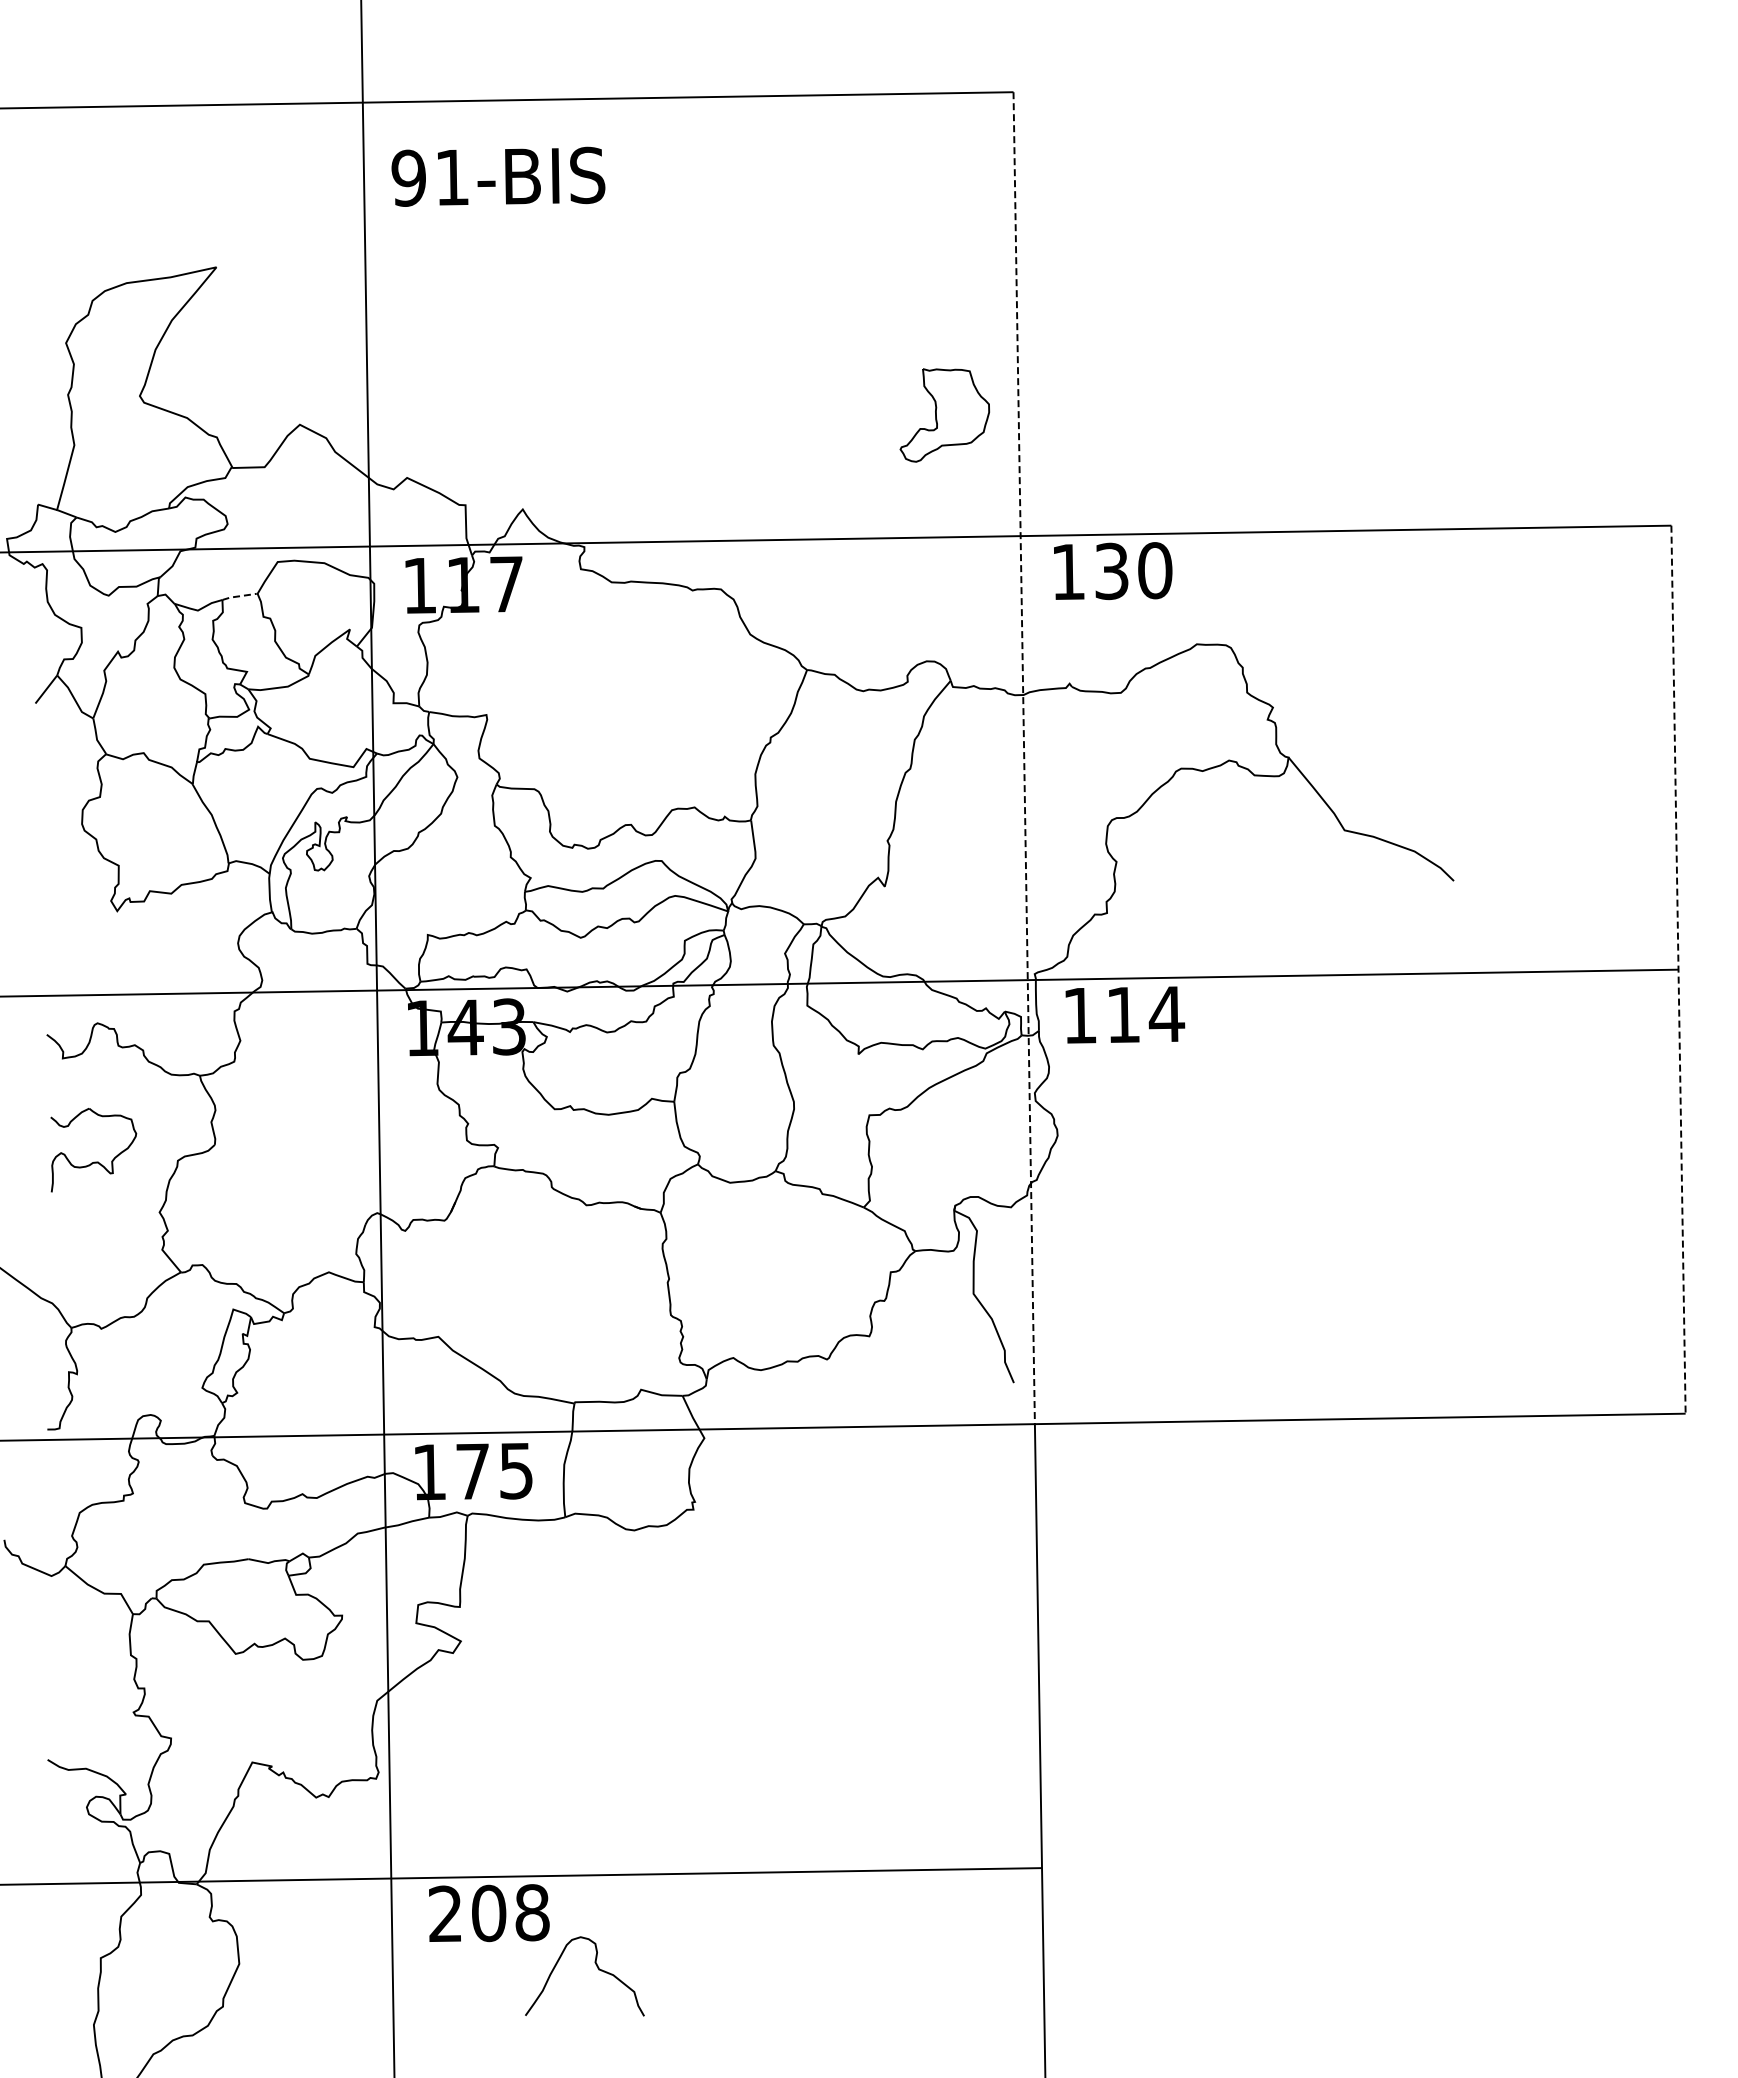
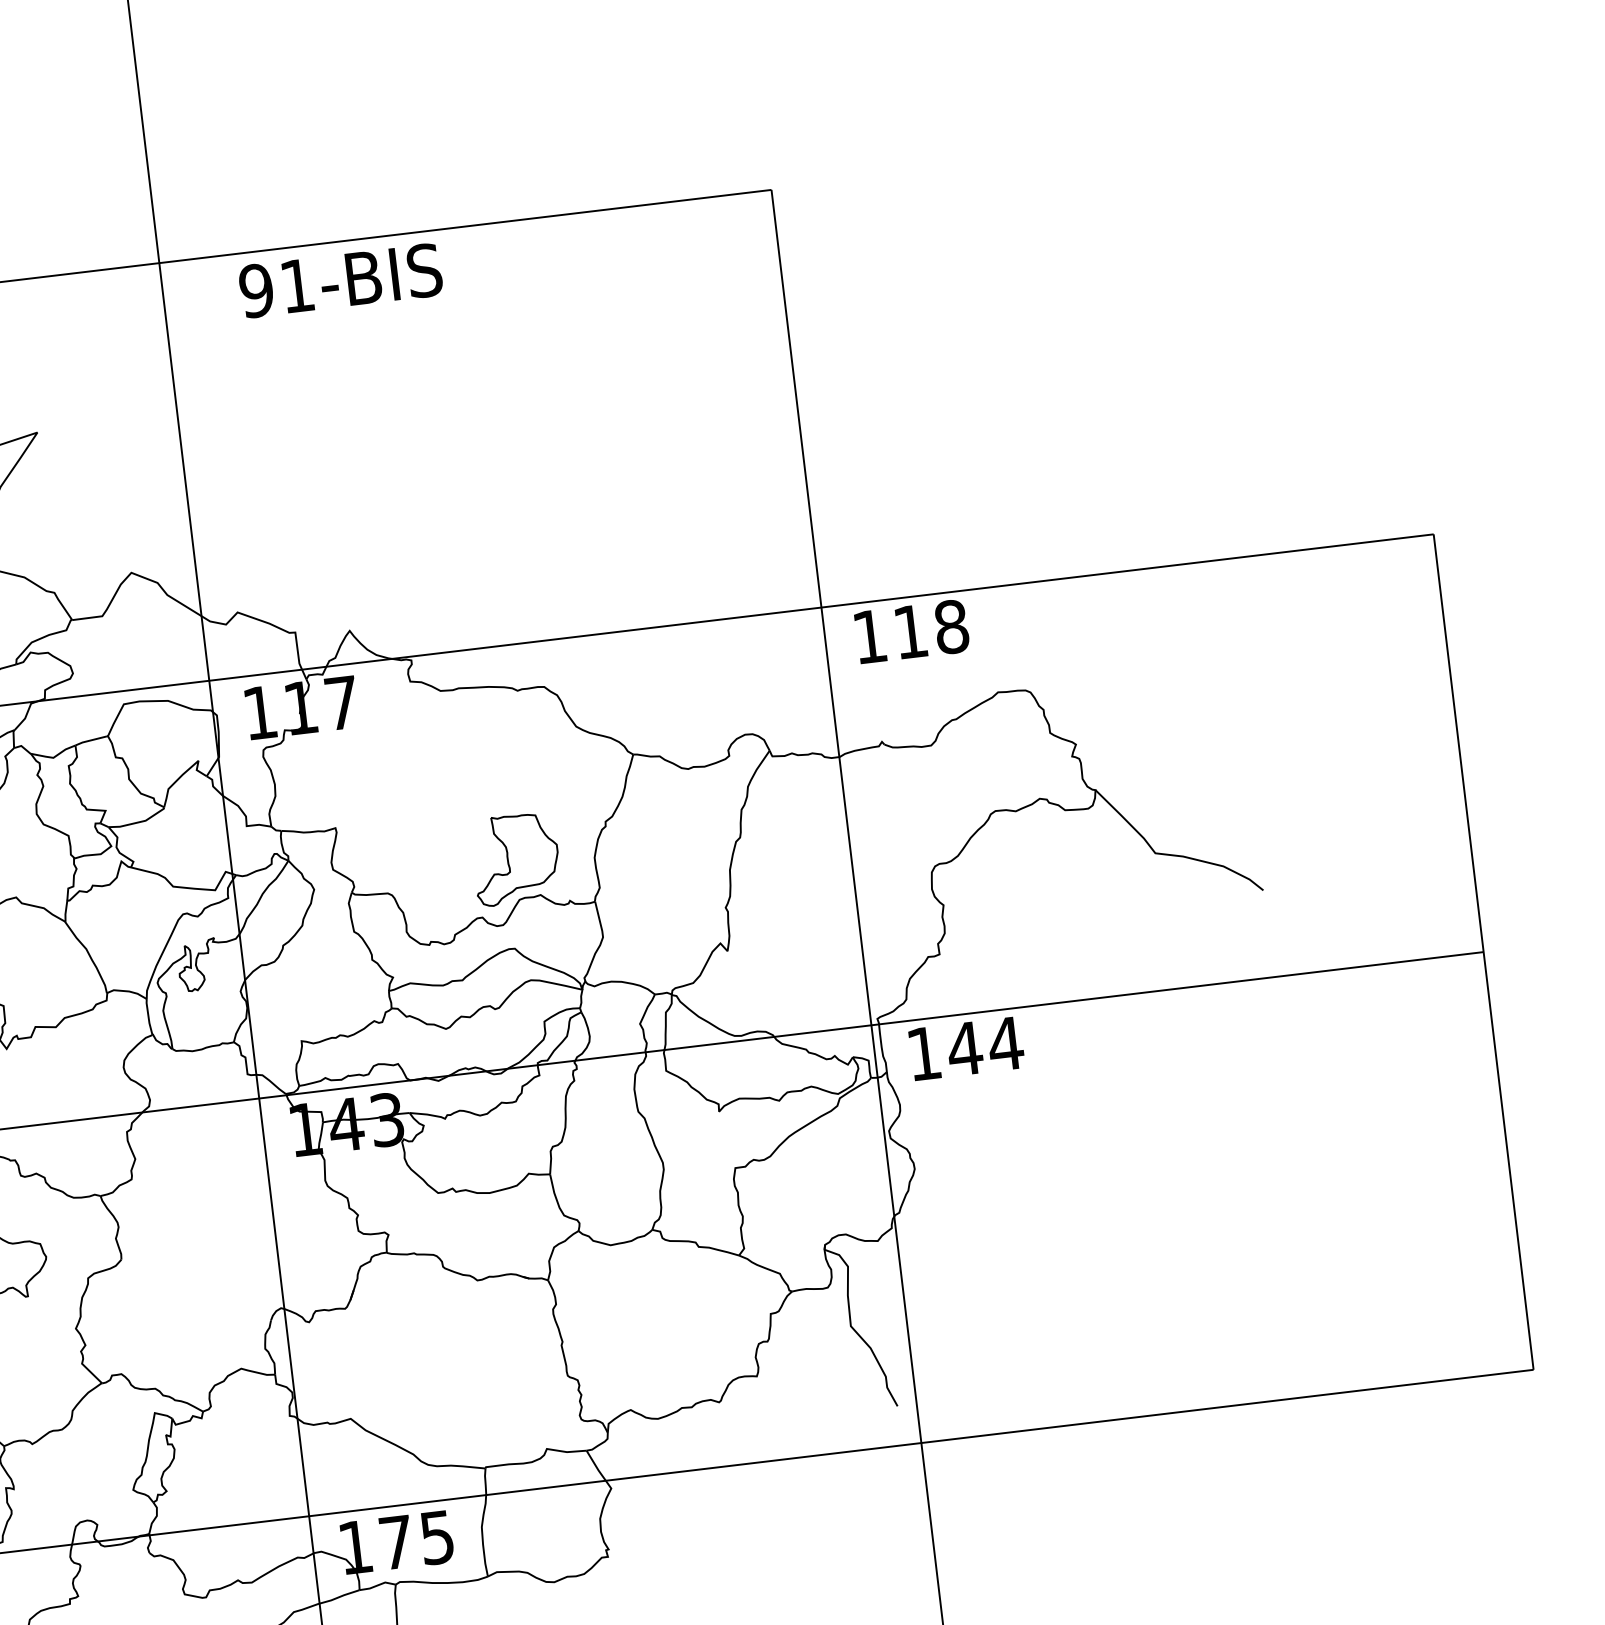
text: (498, 176) -> (340, 280), moved
part: (944, 415) -> (515, 859), moved
text: (1133, 571) -> (931, 629), 130 -> 118
line: (238, 596) -> (90, 740), dashed -> solid
line: (1024, 758) -> (846, 816), dashed -> solid
line: (1678, 970) -> (1483, 952), dashed -> solid
text: (1123, 1014) -> (964, 1048), 114 -> 144

